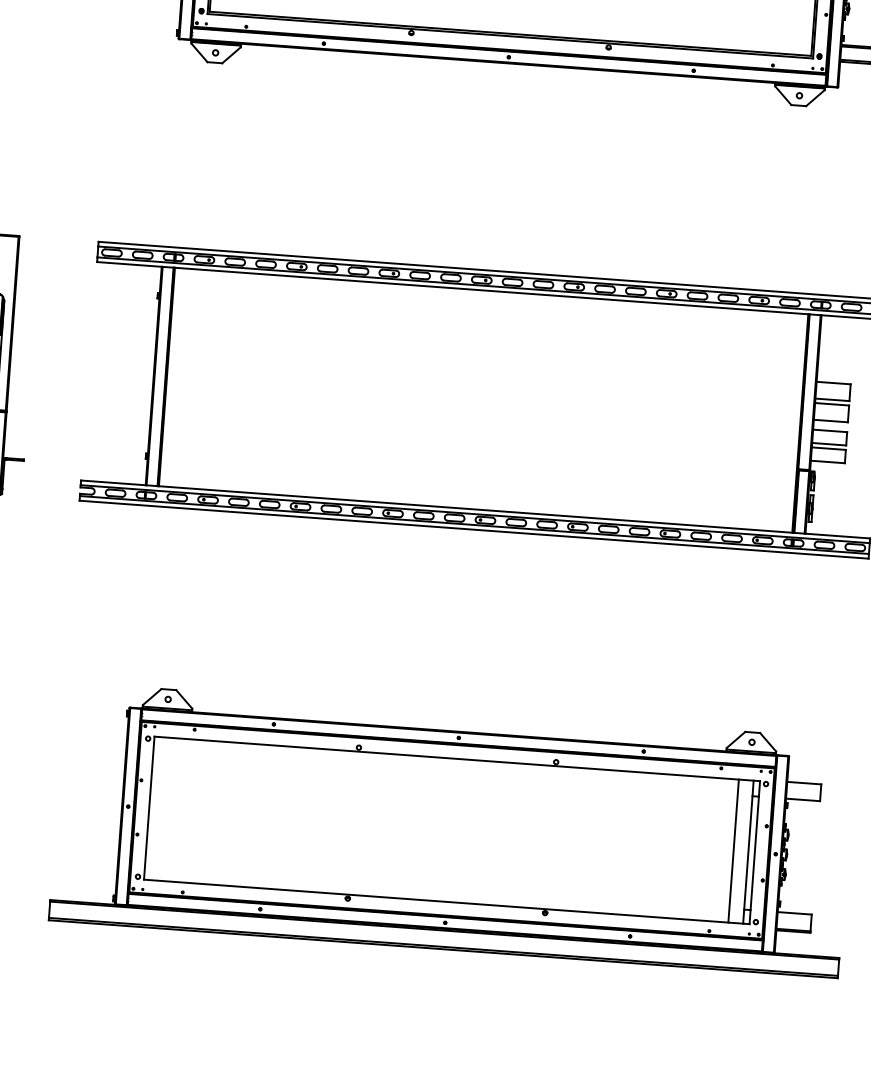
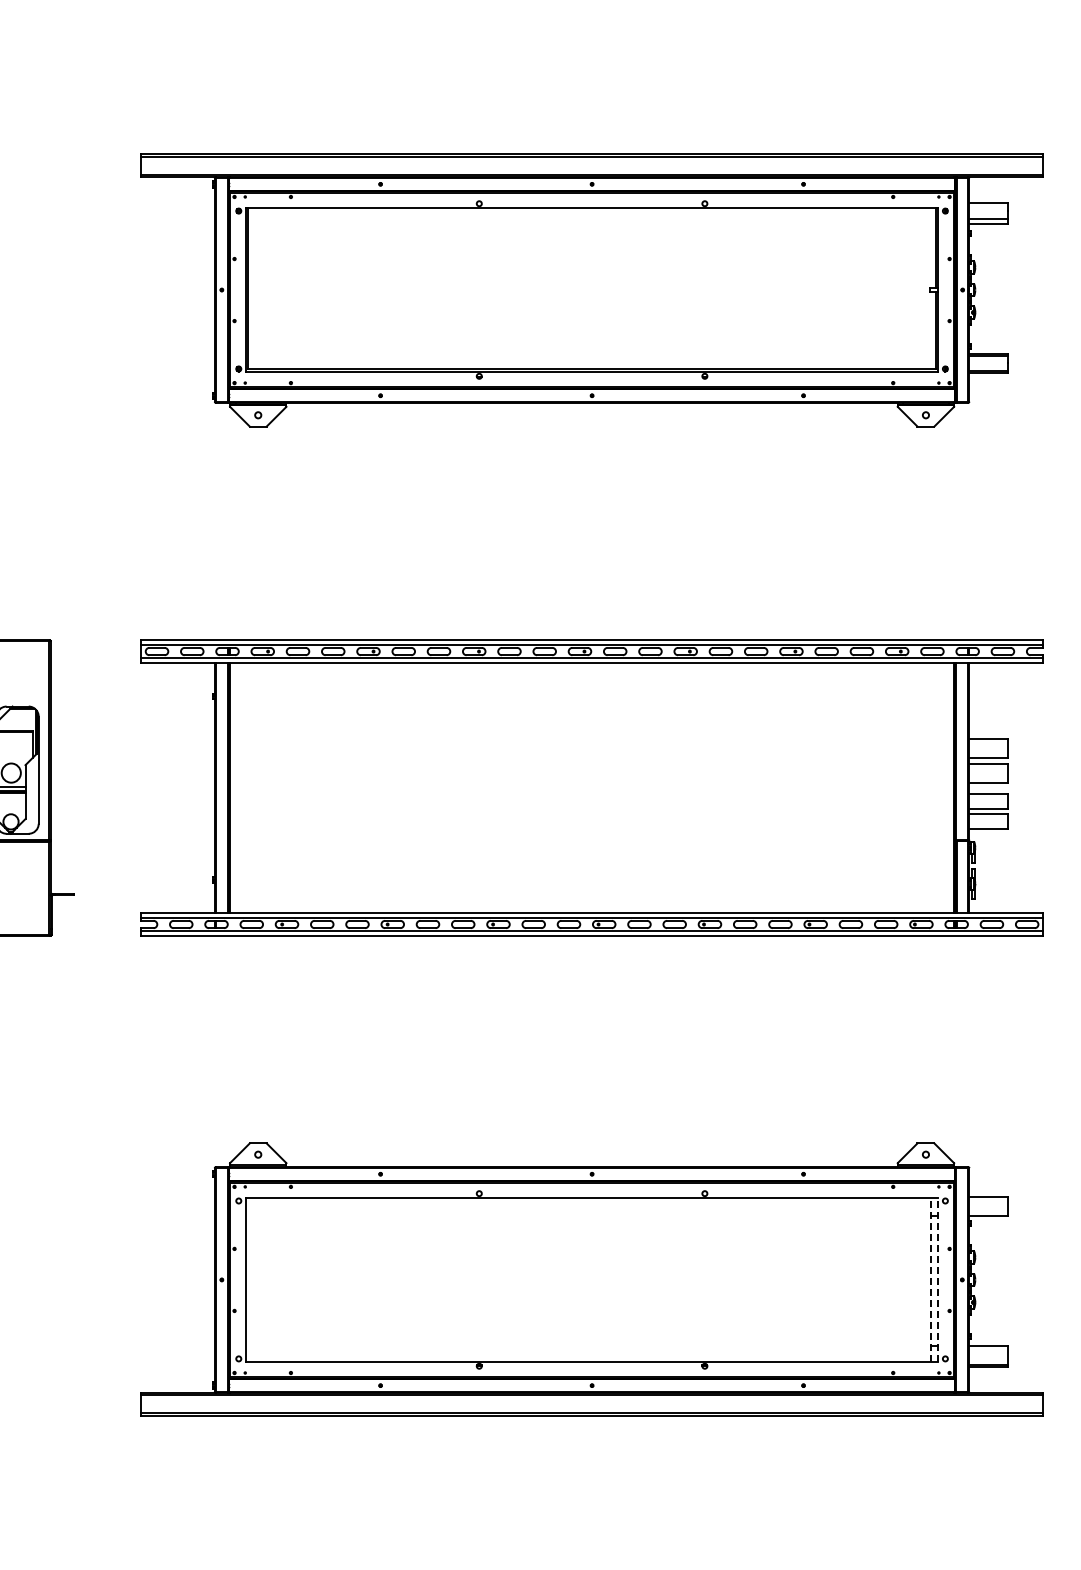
line: (733, 850) -> (914, 1279), removed
line: (748, 851) -> (931, 1279), solid -> dashed
line: (754, 852) -> (938, 1279), solid -> dashed

